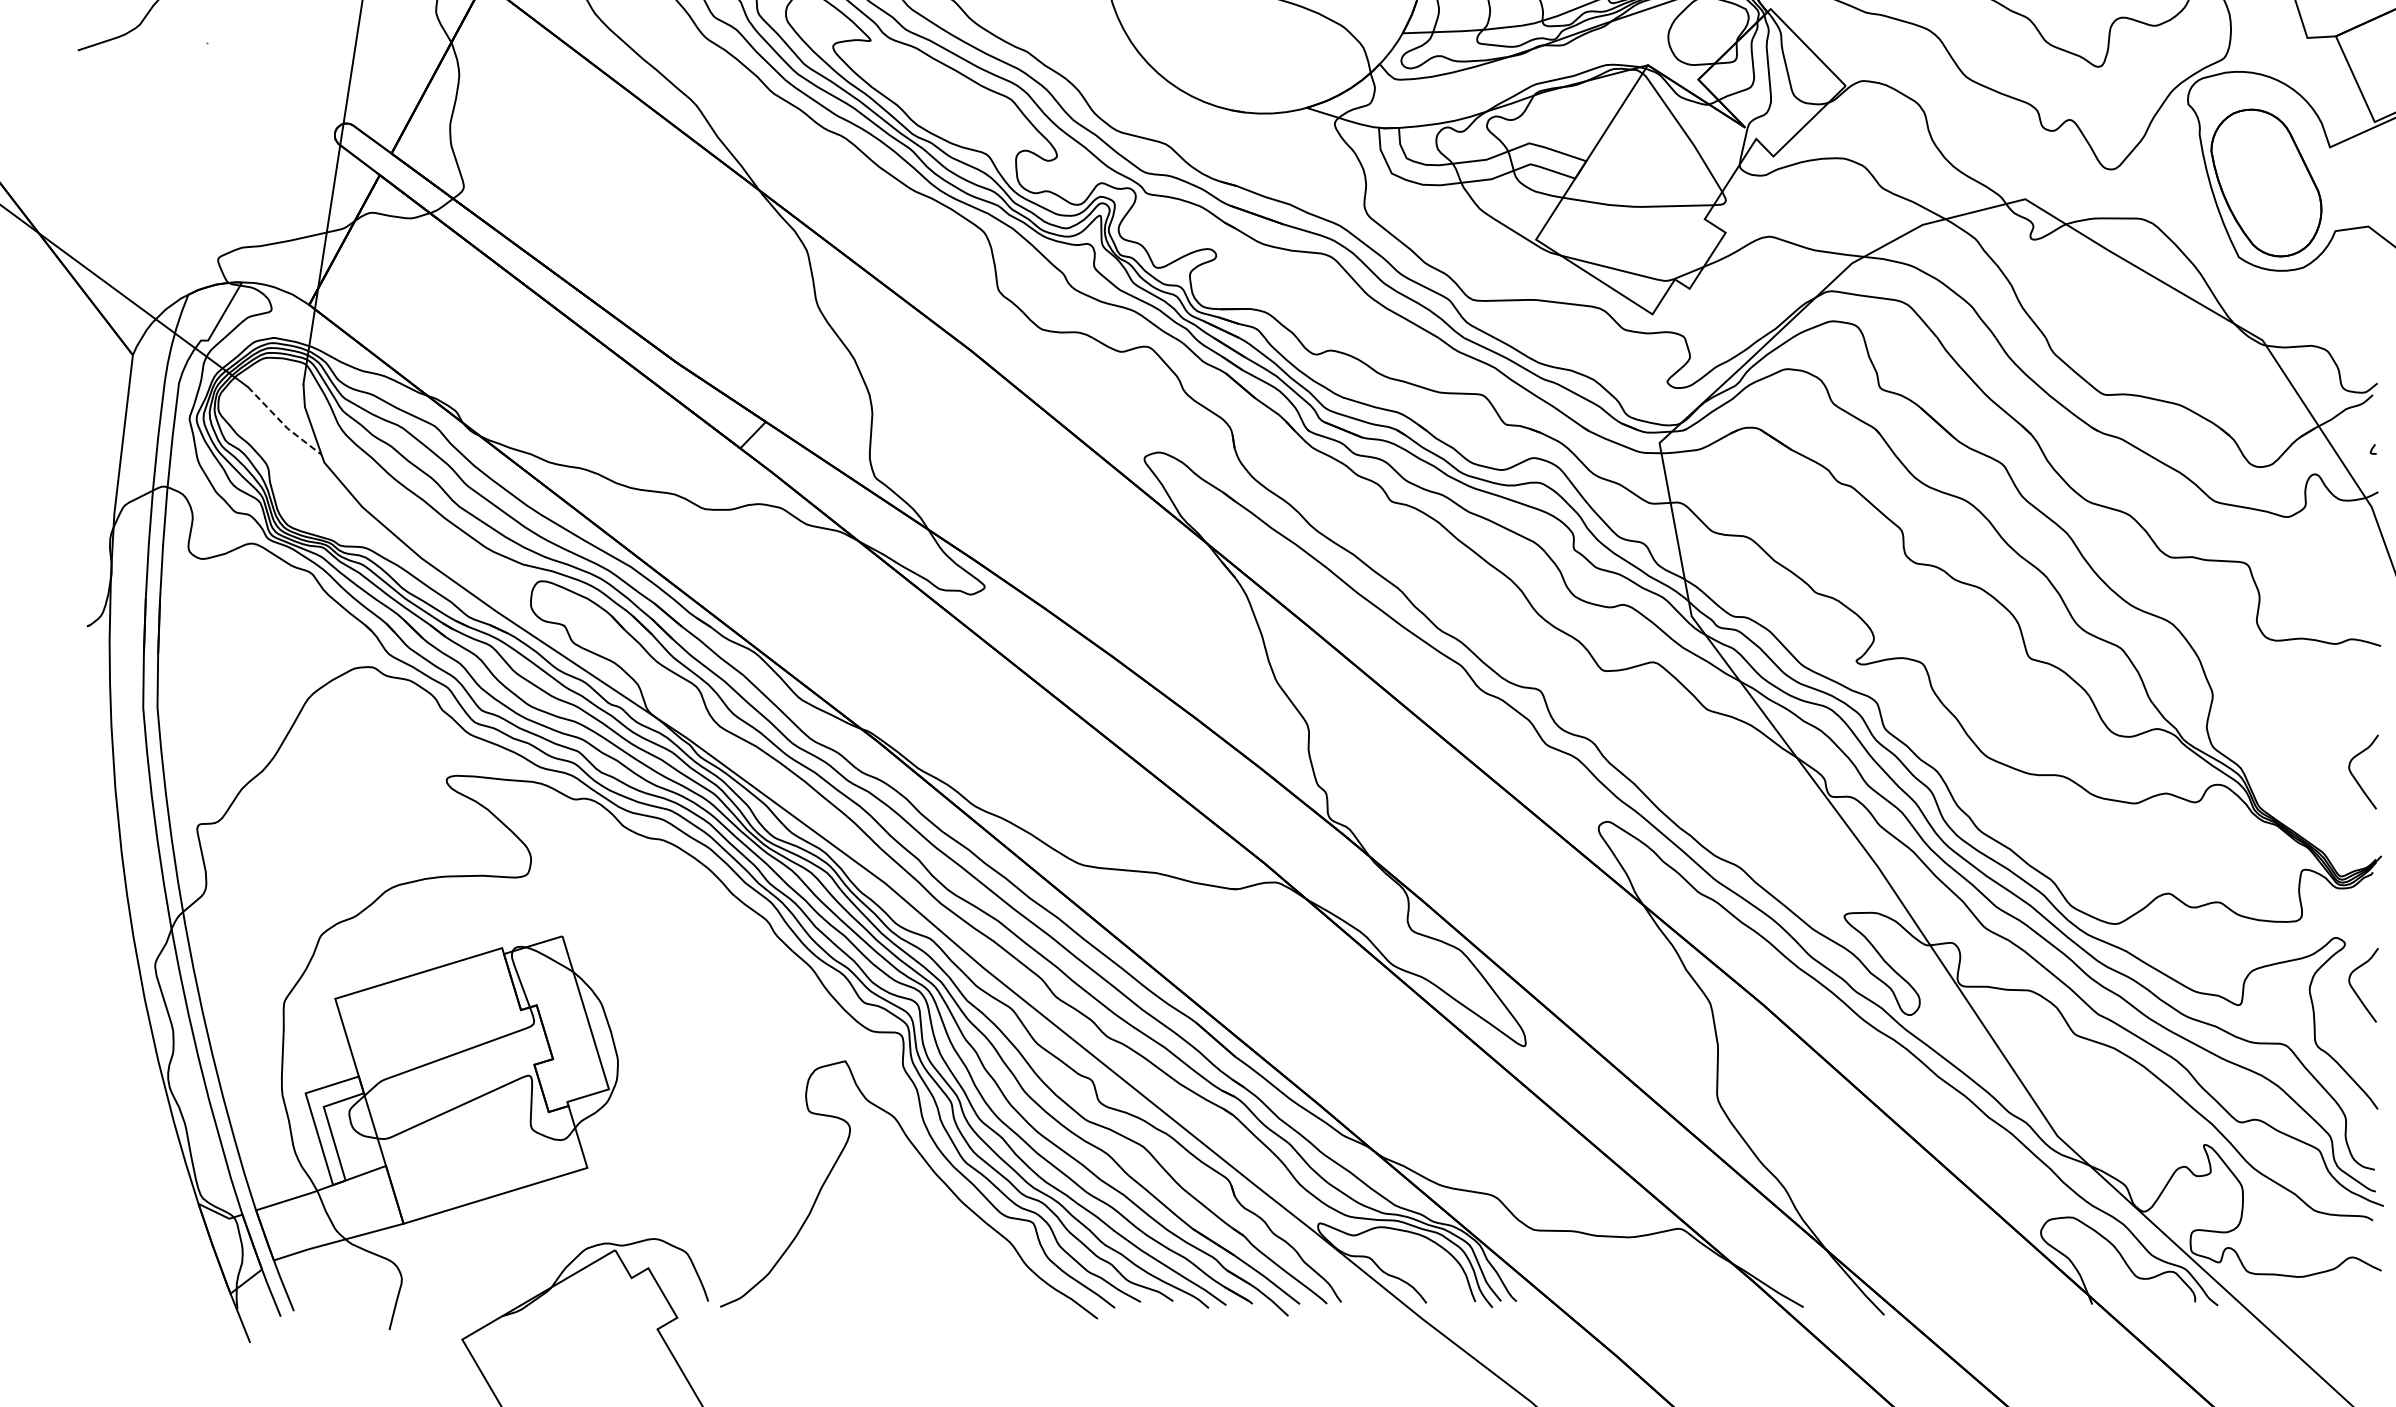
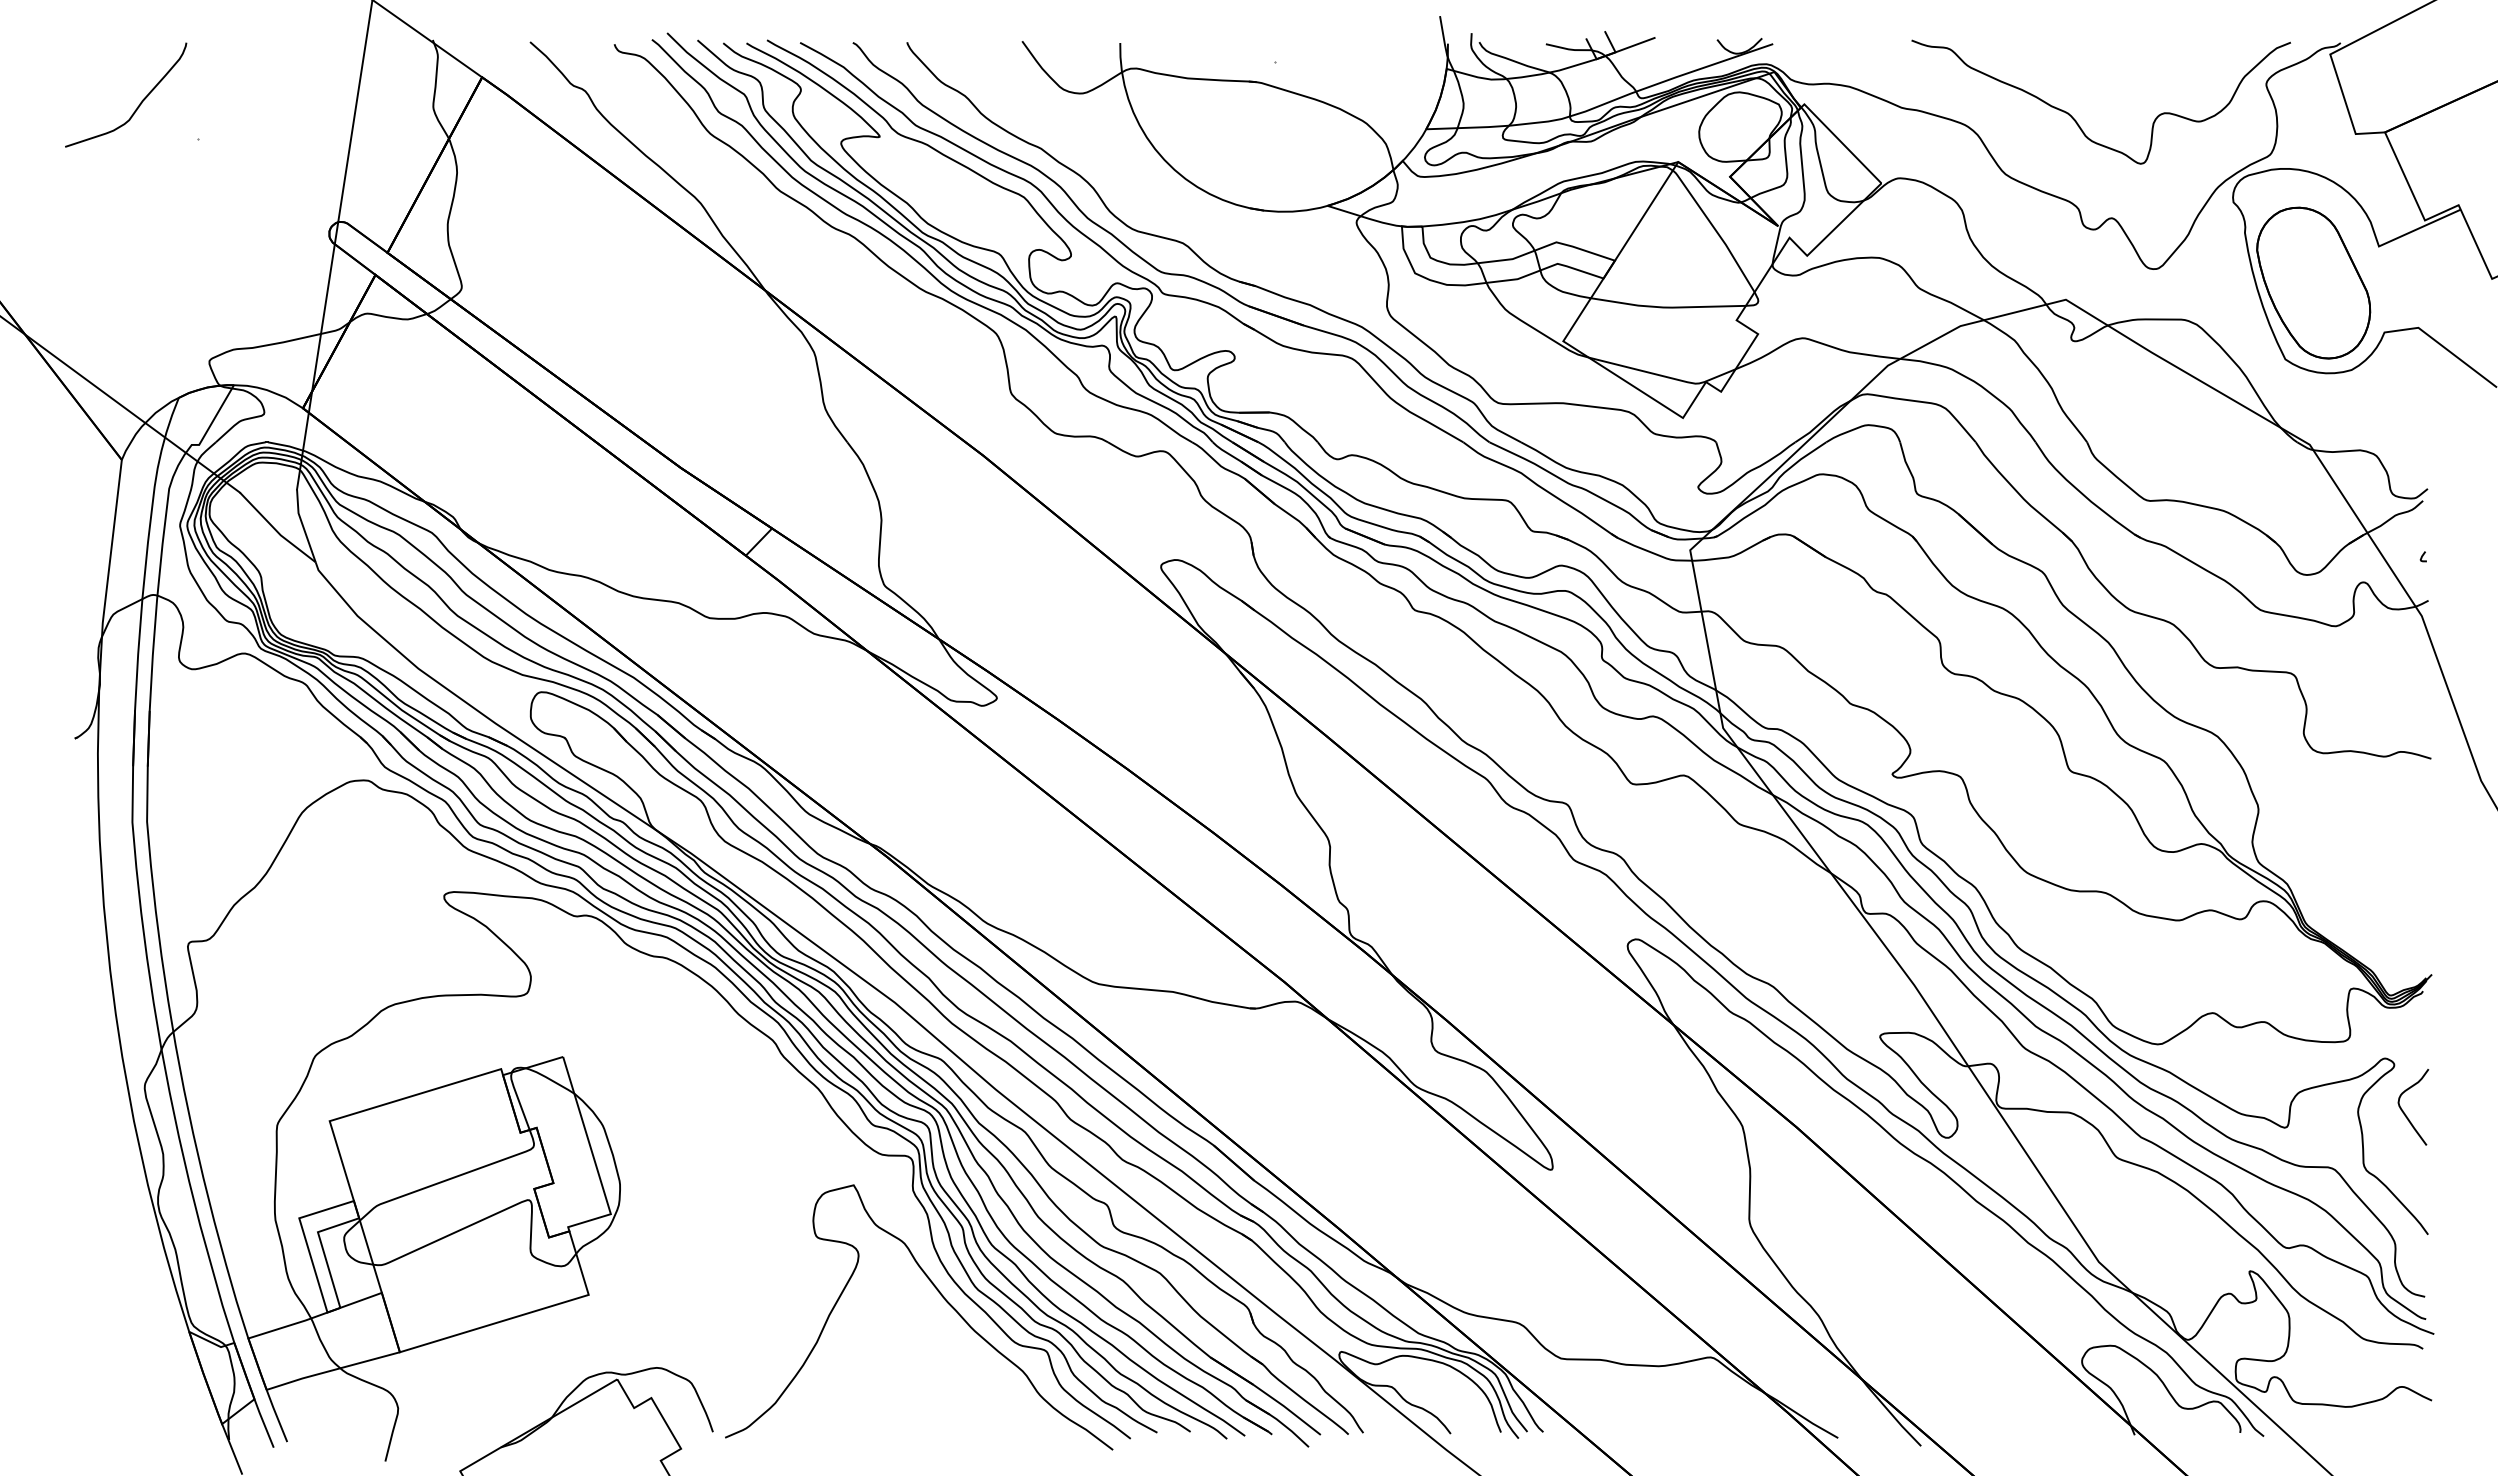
line: (283, 423) -> (276, 530), dashed -> solid
curve: (2355, 778) -> (2405, 894), removed

